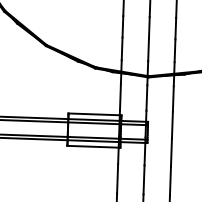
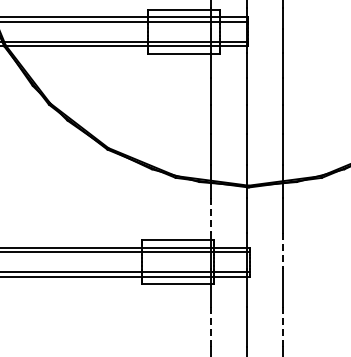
line: (120, 97) -> (211, 215), solid -> dashed
line: (172, 125) -> (283, 251), solid -> dashed
line: (117, 178) -> (211, 326), solid -> dashed
line: (170, 180) -> (283, 326), solid -> dashed

